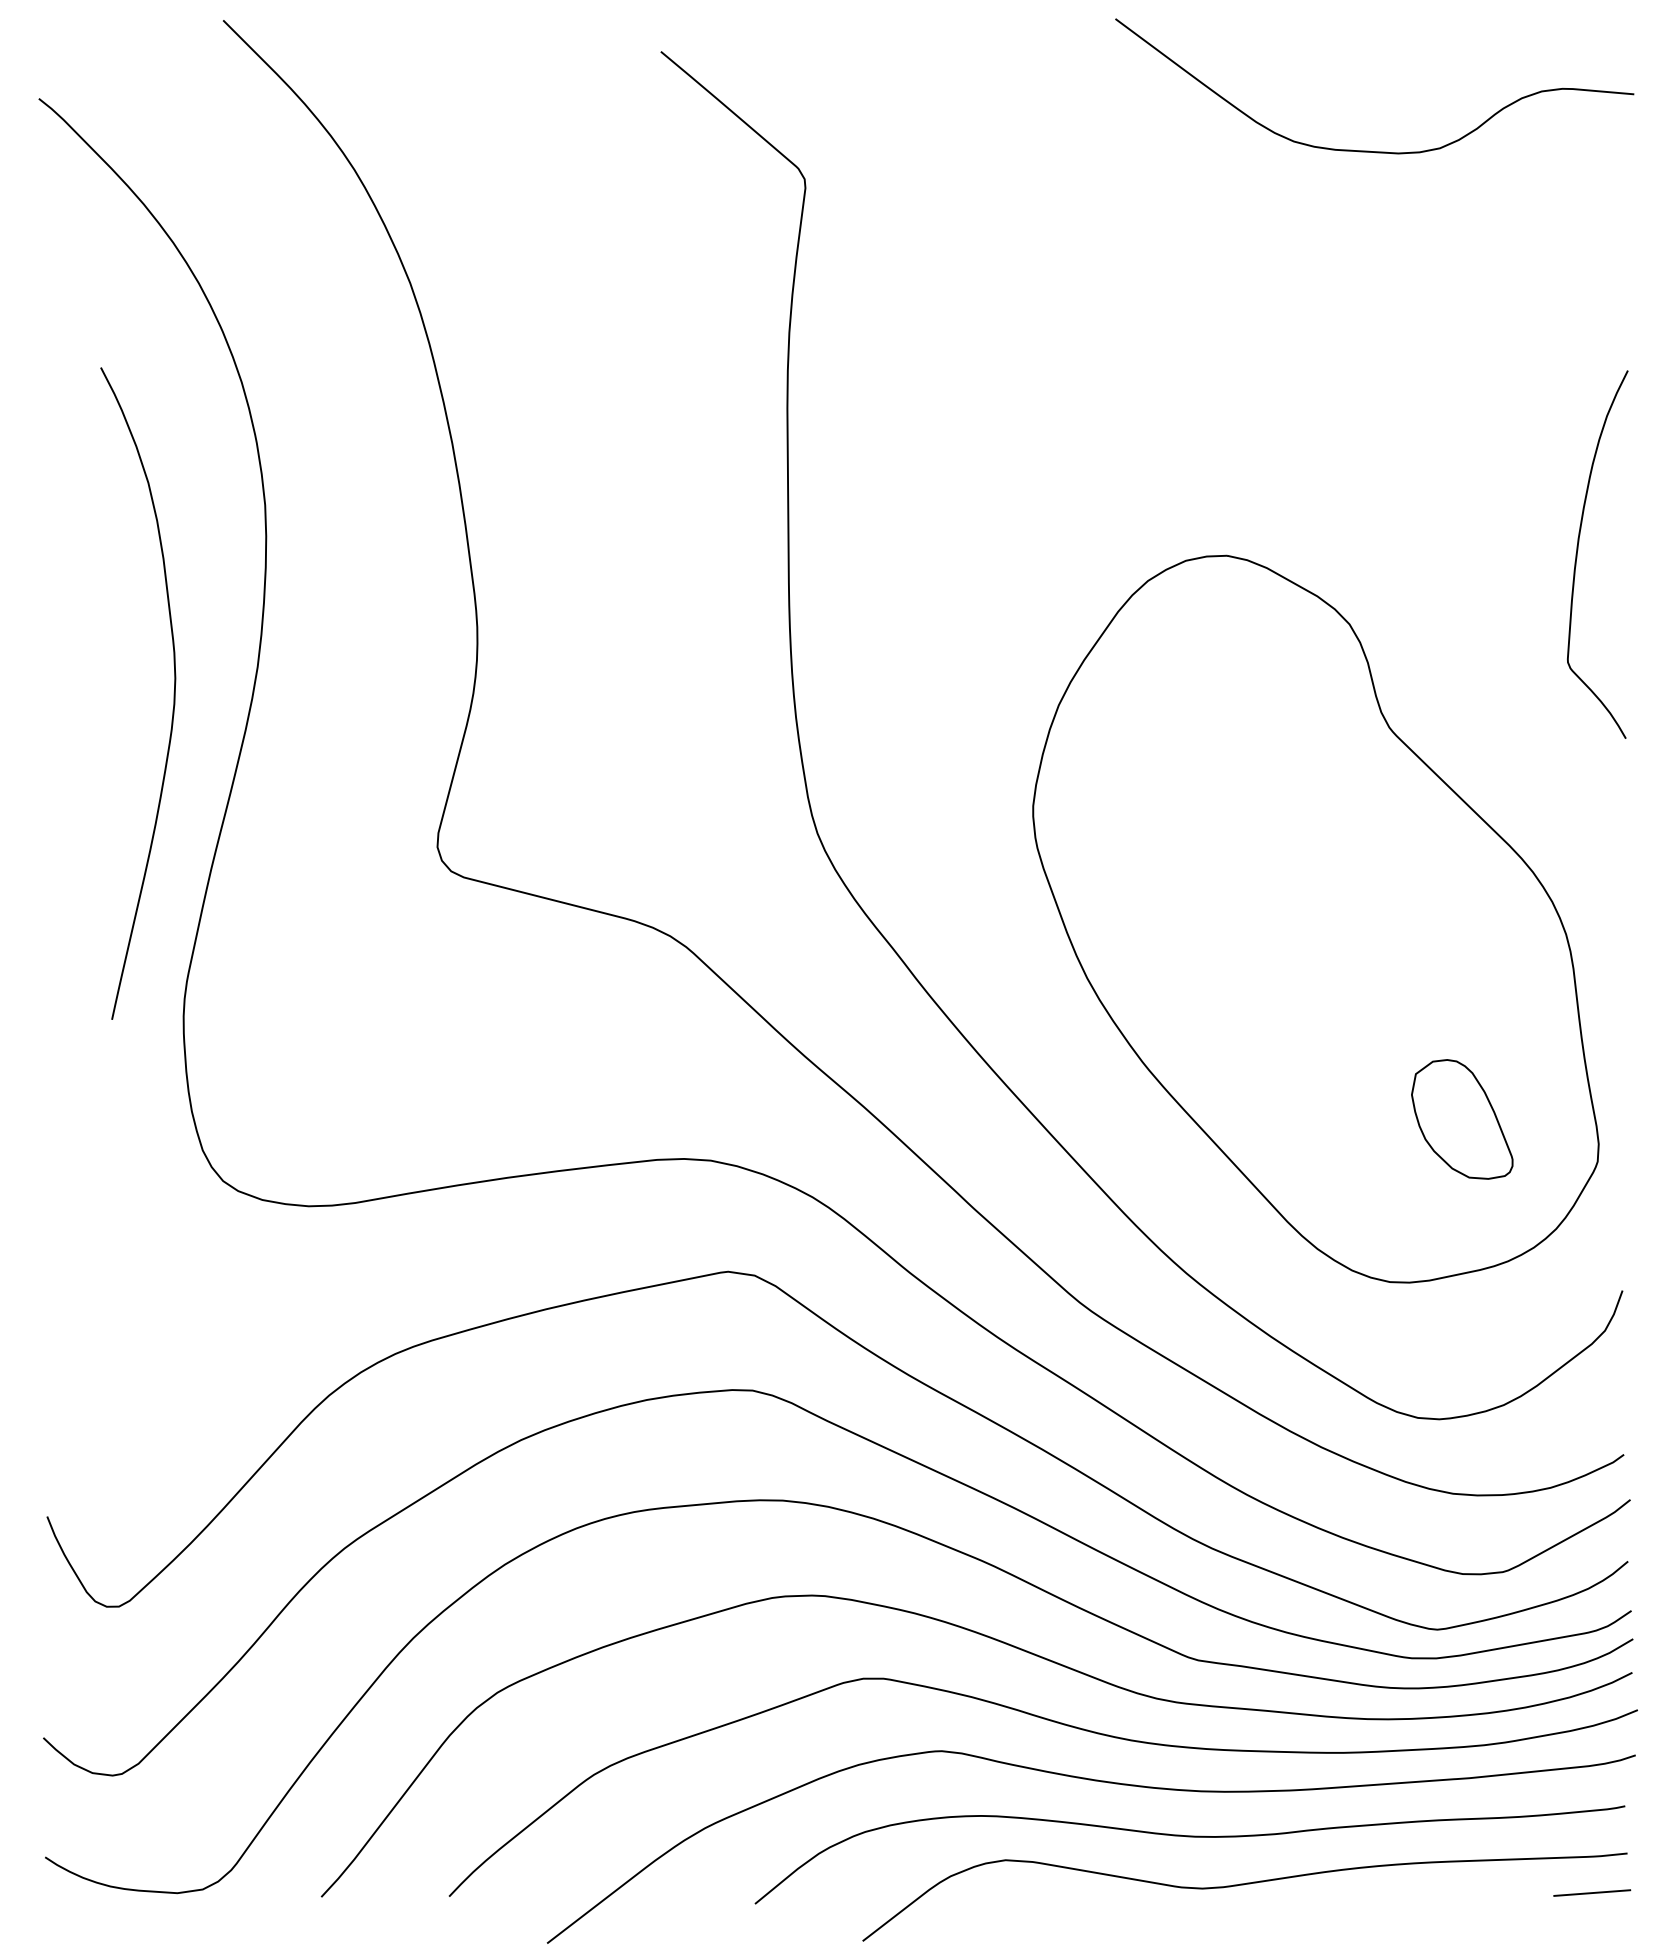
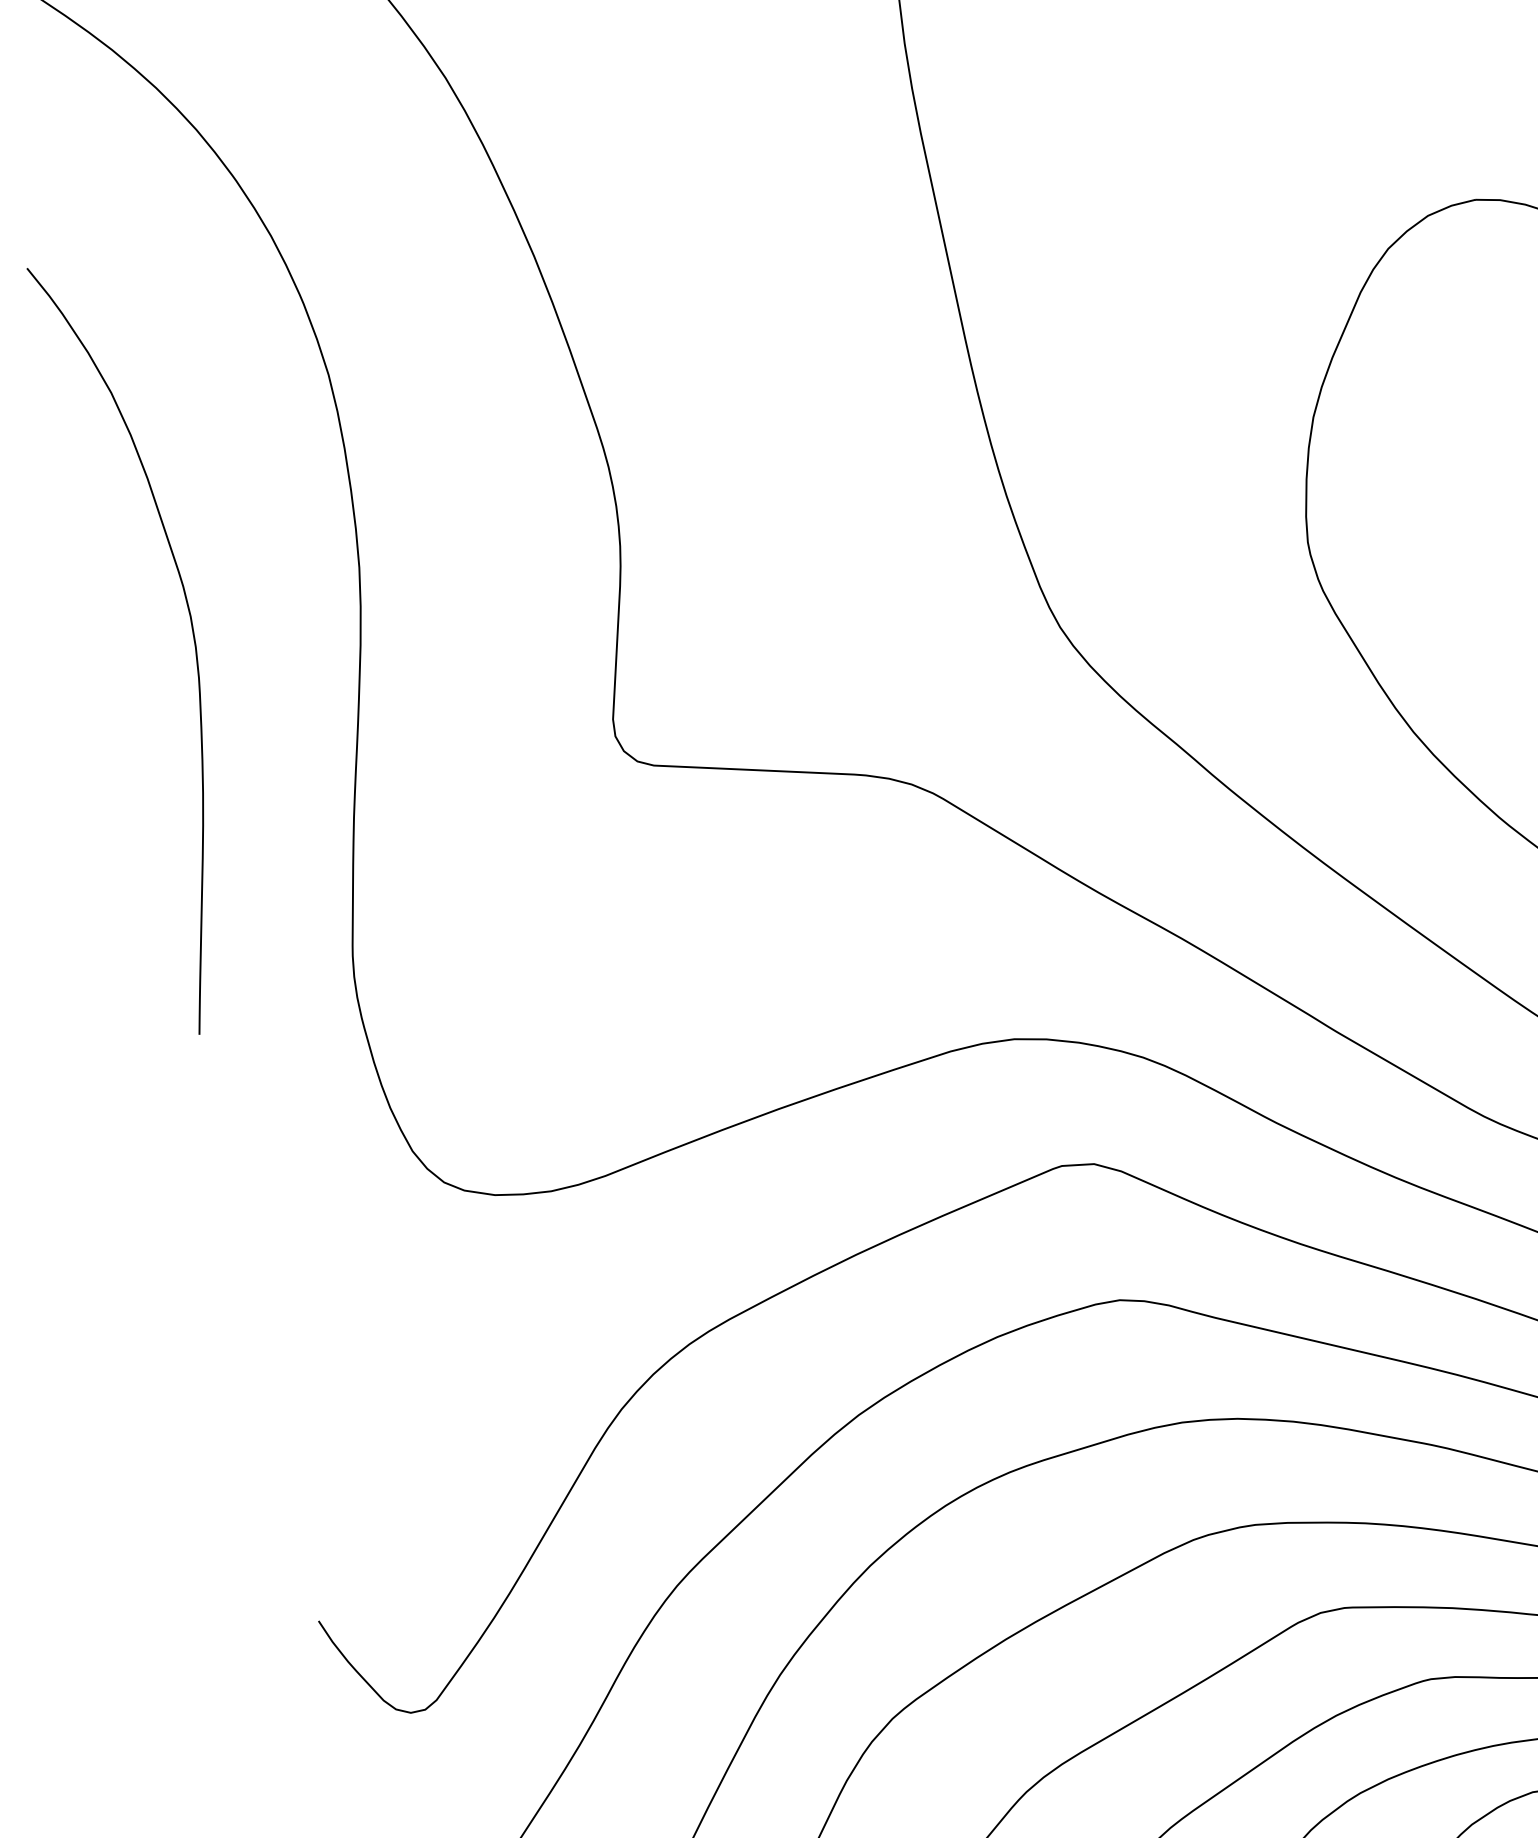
curve: (173, 693) -> (192, 634), moved

